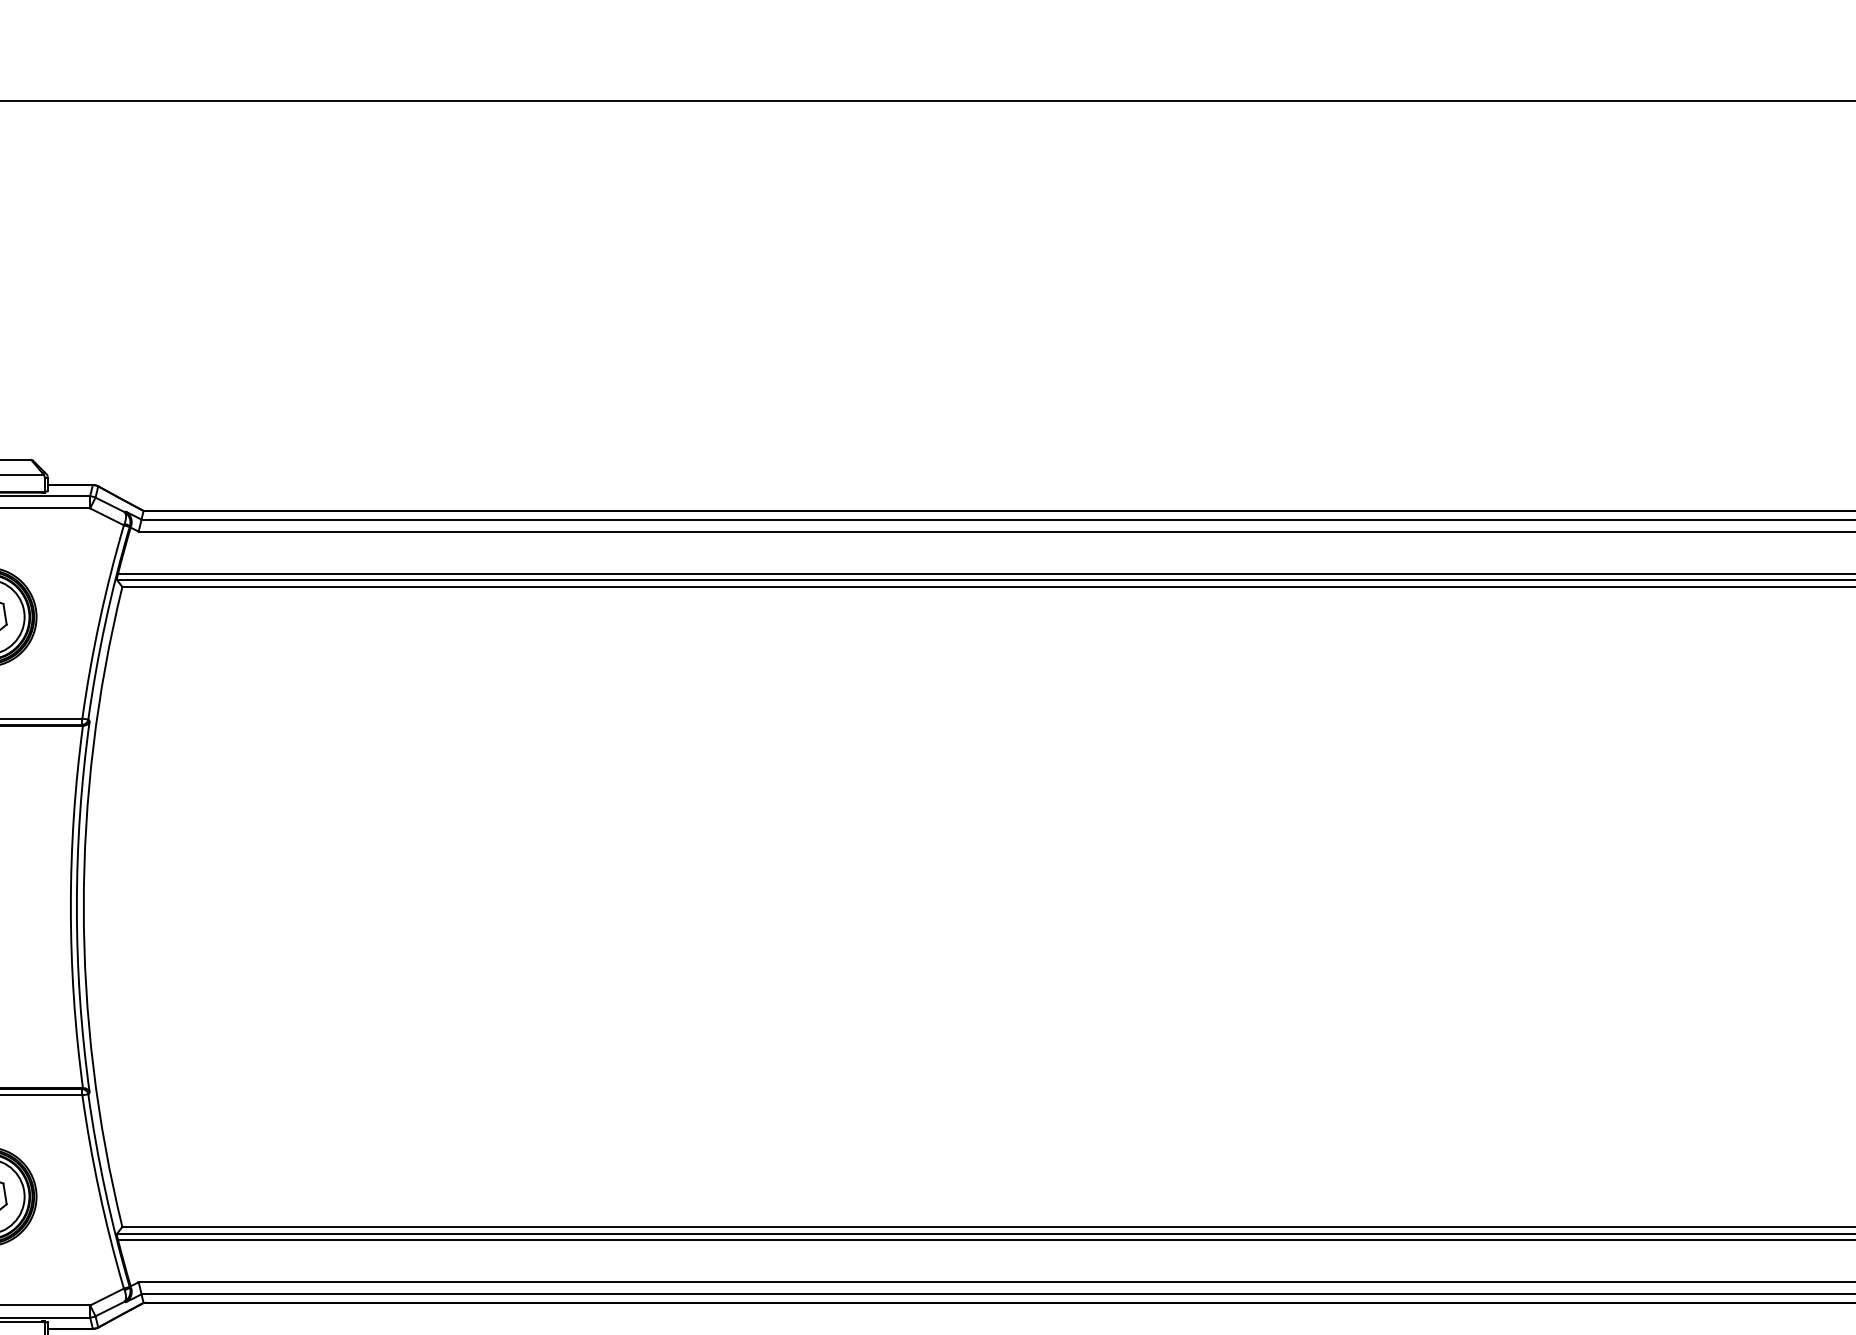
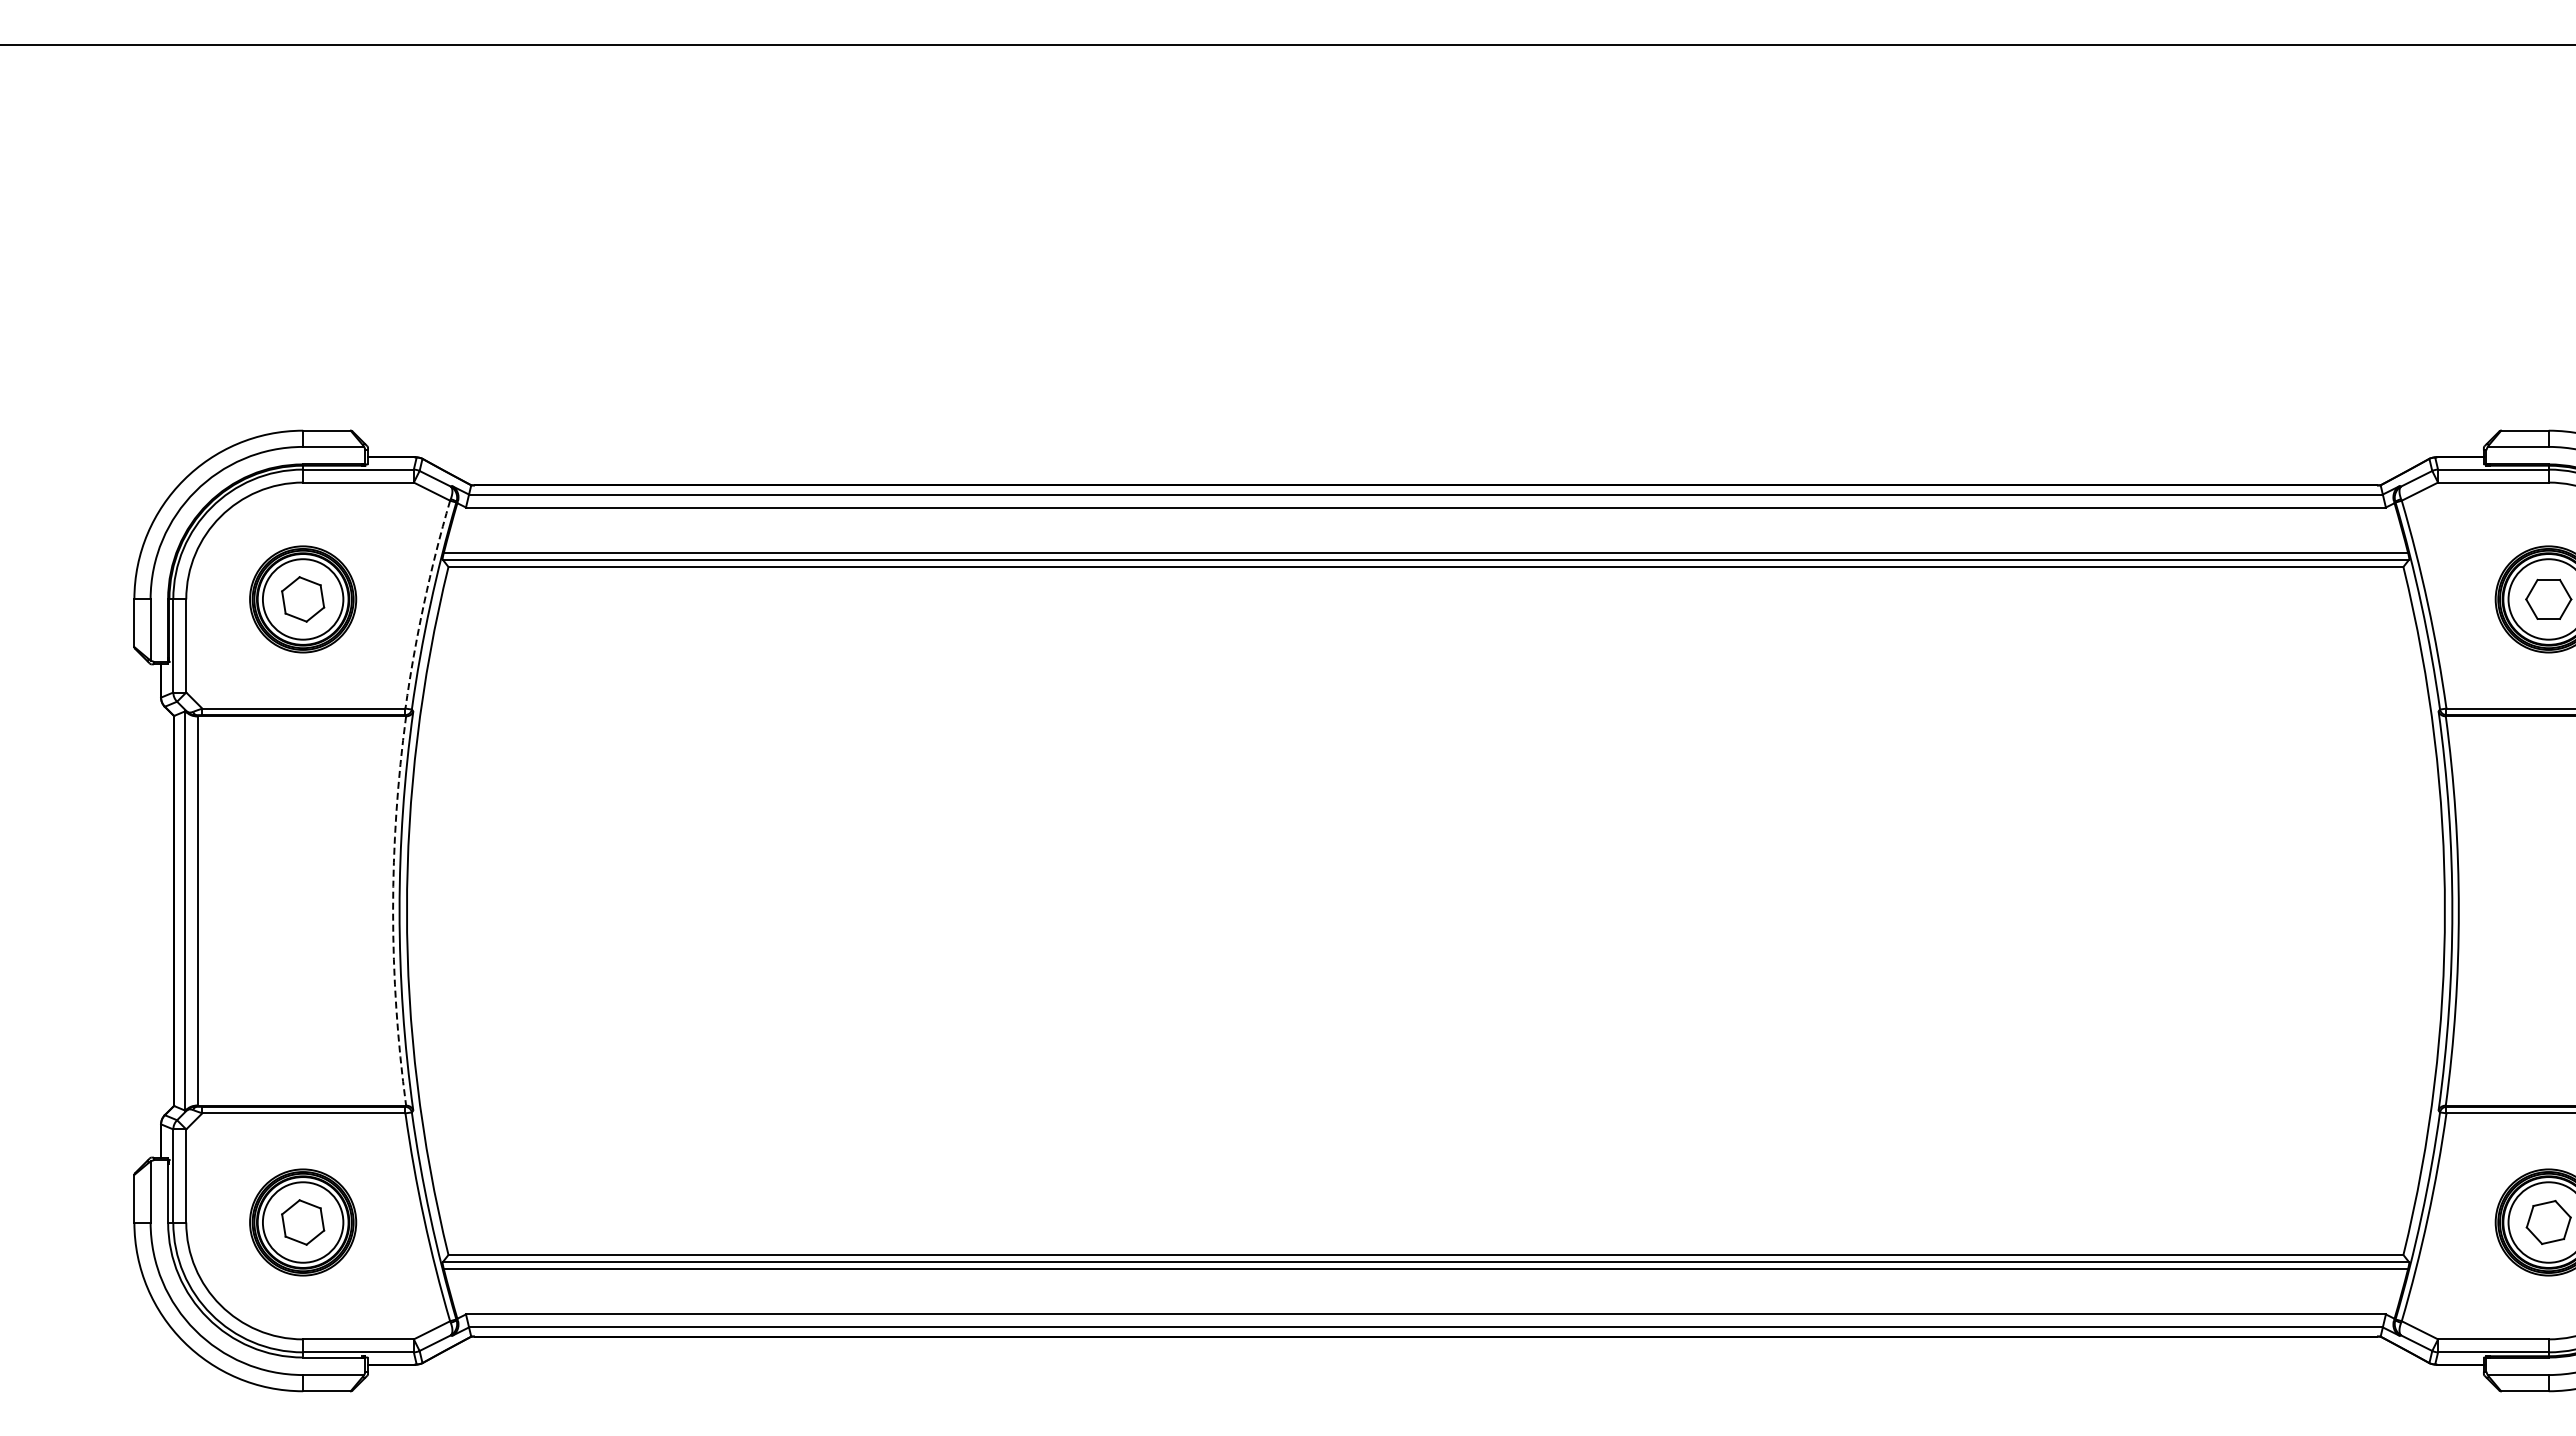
arc: (100, 620) -> (424, 603), solid -> dashed
arc: (71, 906) -> (393, 910), solid -> dashed

